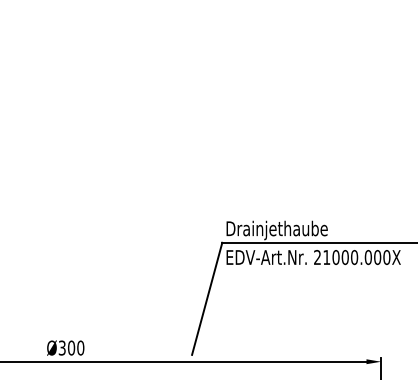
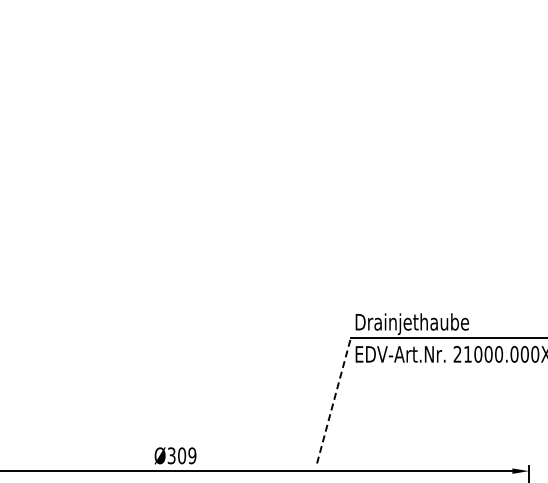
line: (207, 298) -> (334, 400), solid -> dashed
text: (80, 347) -> (192, 455), Ø300 -> Ø309

